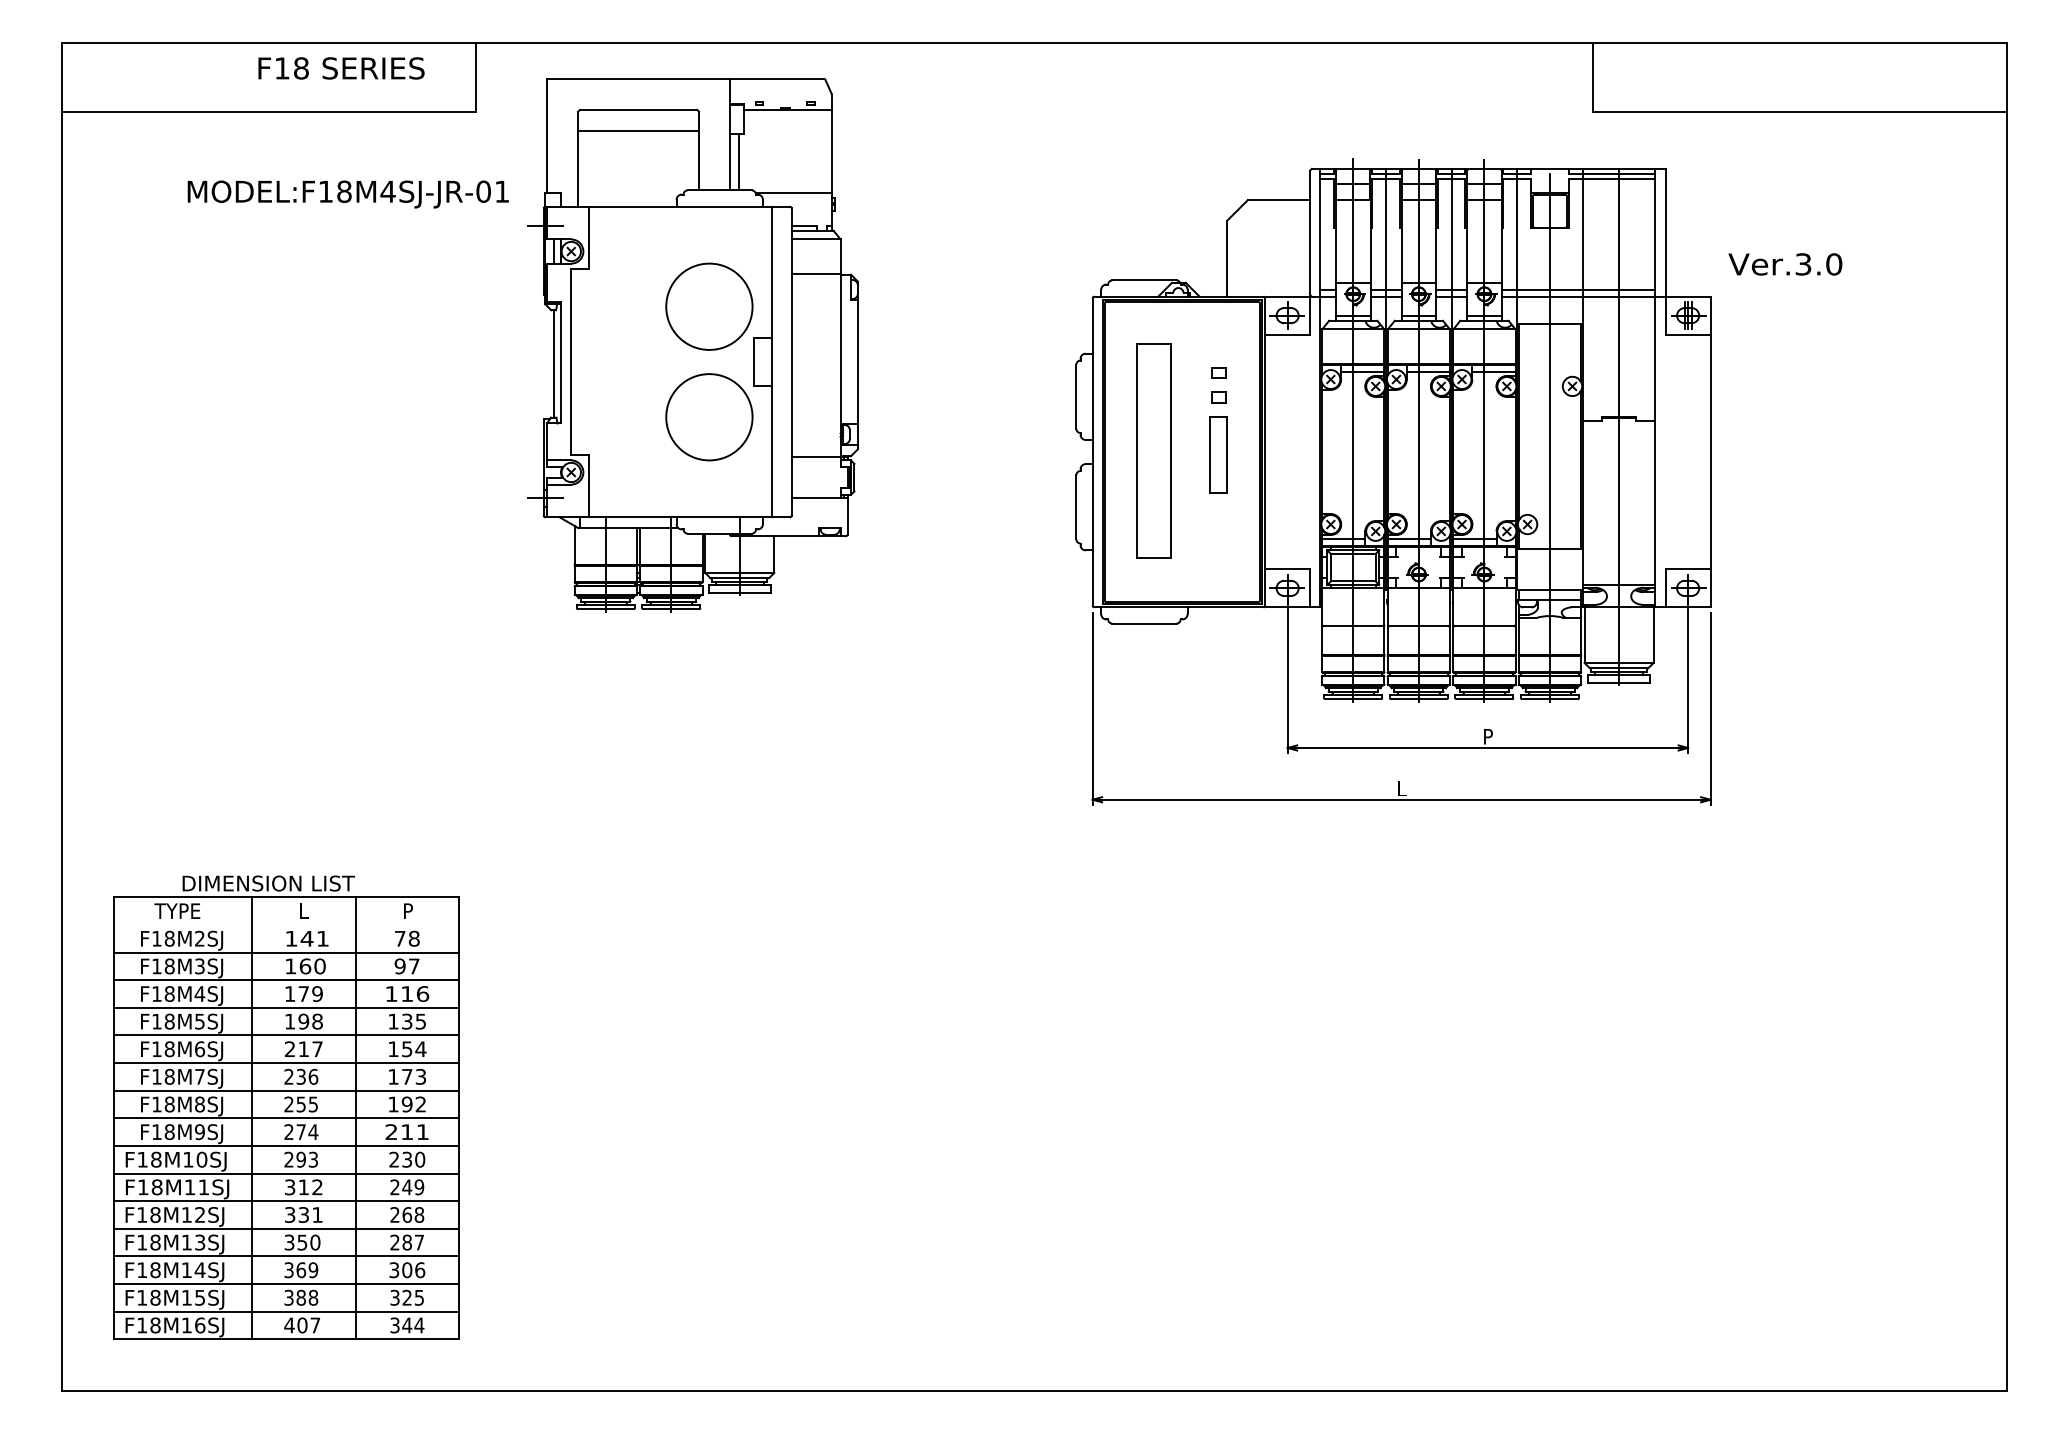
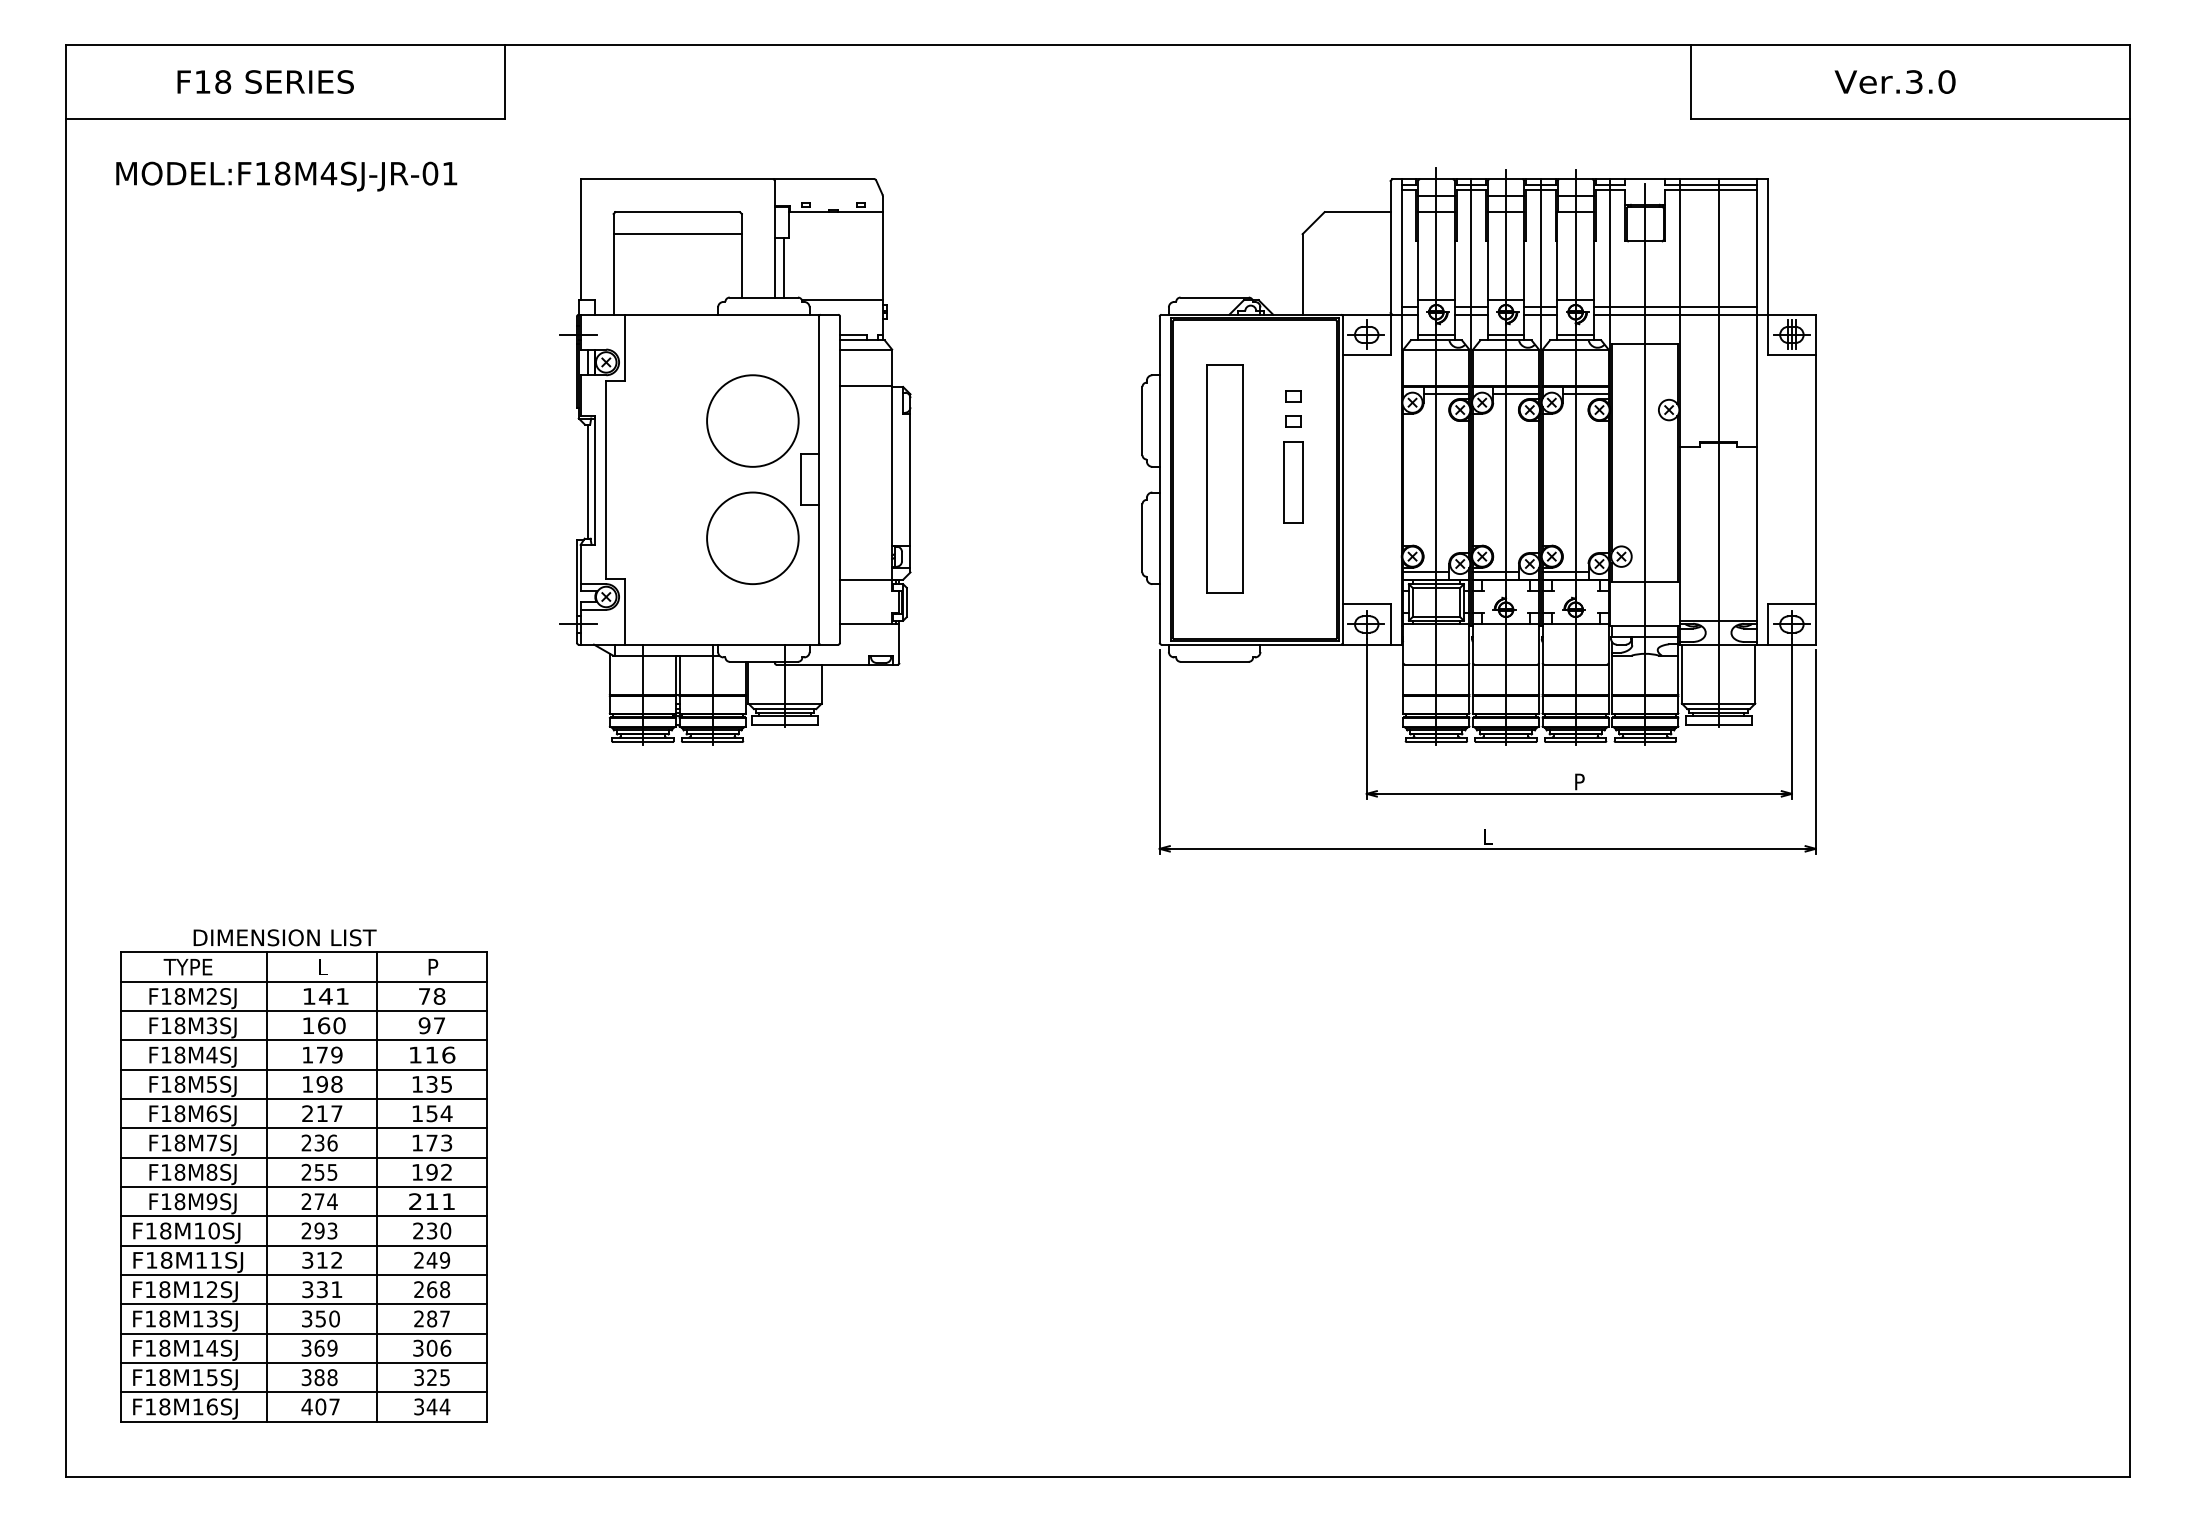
text: (341, 68) -> (265, 82), moved
text: (347, 194) -> (285, 176), moved
text: (1785, 264) -> (1895, 82), moved
part: (692, 345) -> (734, 462), moved
line: (286, 925) -> (303, 982), added

